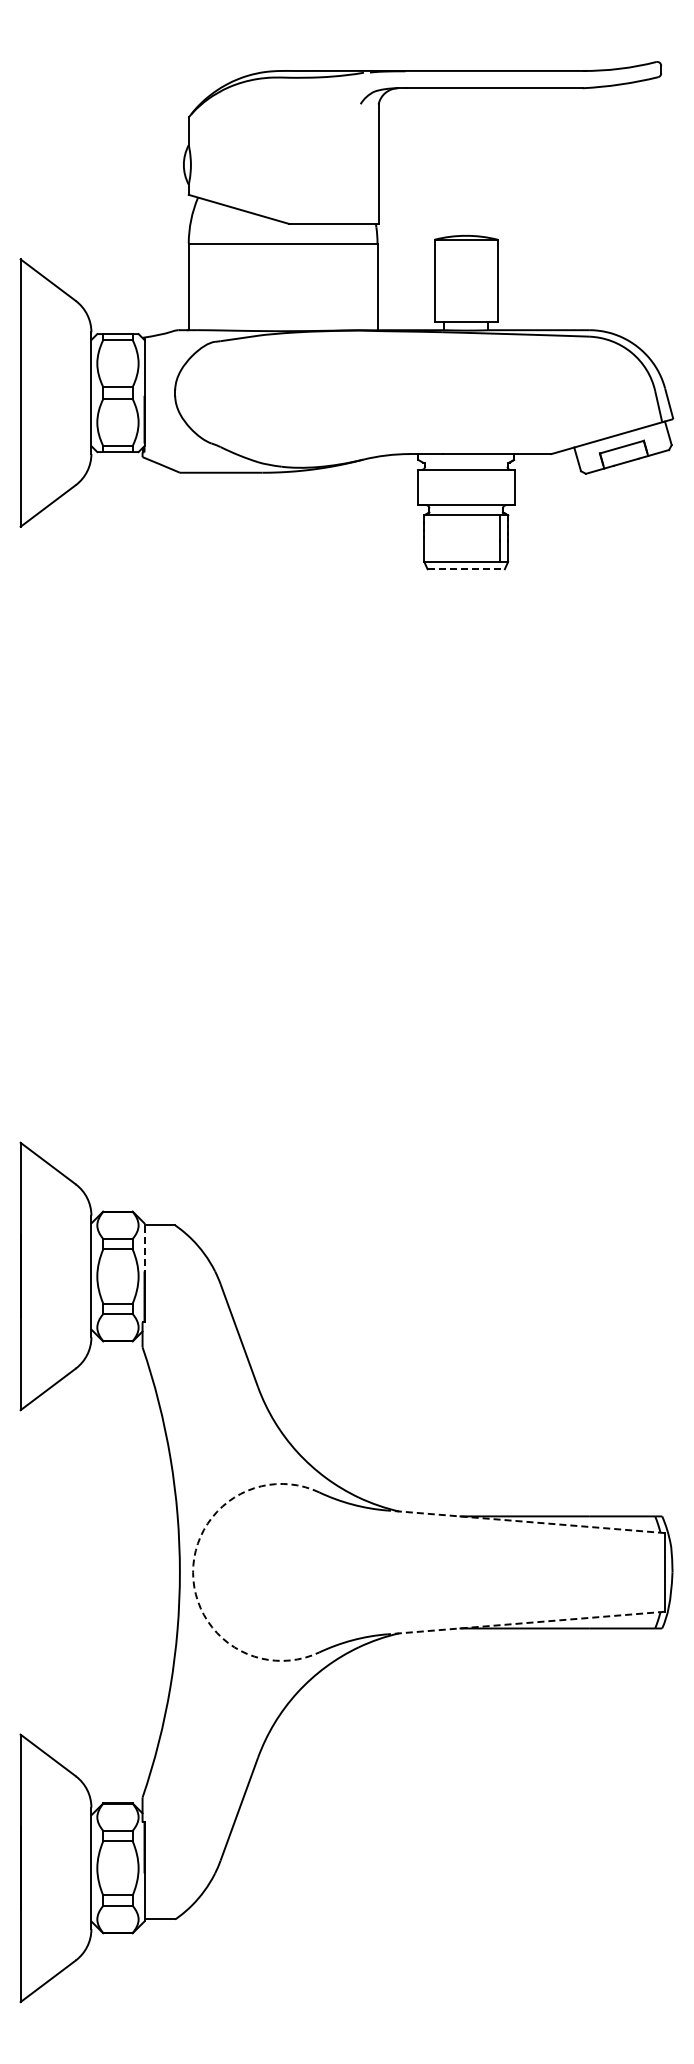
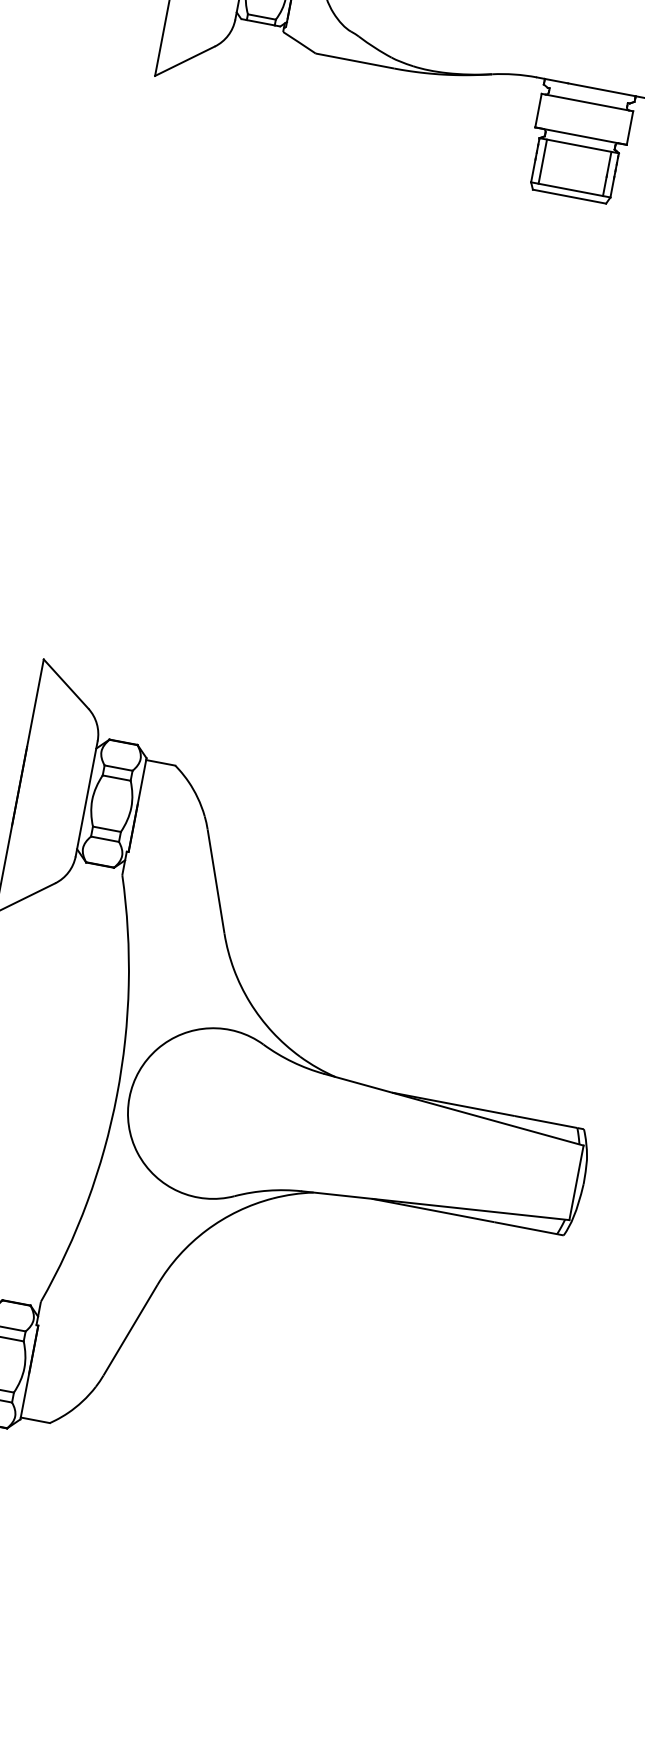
line: (432, 538) -> (543, 161), added
line: (466, 569) -> (569, 196), dashed -> solid
line: (144, 1249) -> (141, 782), dashed -> solid
line: (525, 1521) -> (453, 1109), dashed -> solid
arc: (193, 1572) -> (129, 1097), dashed -> solid
line: (525, 1623) -> (435, 1206), dashed -> solid

